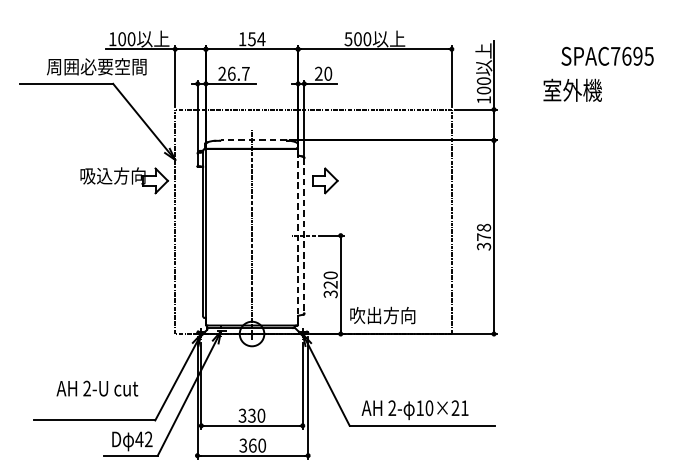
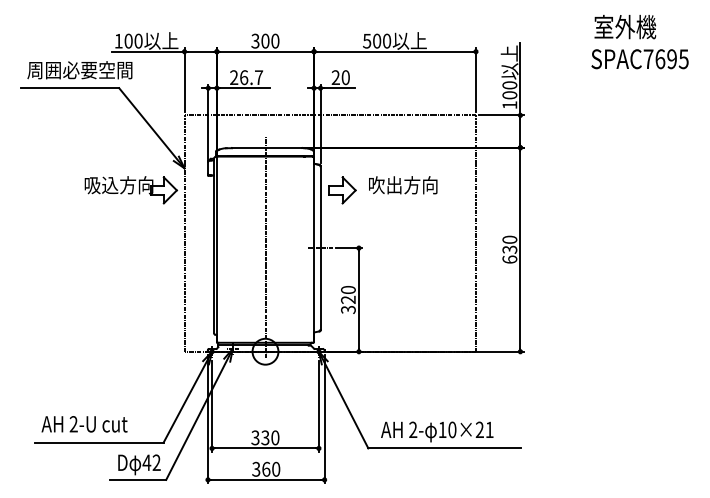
text: (252, 38) -> (265, 40), 154 -> 300
text: (96, 67) -> (79, 70), moved
text: (572, 89) -> (625, 26), moved
line: (253, 140) -> (267, 147), dashed -> solid
line: (298, 236) -> (314, 249), dashed -> solid
line: (304, 236) -> (320, 248), dashed -> solid
text: (483, 236) -> (509, 249), 378 -> 630
text: (383, 315) -> (403, 185), moved
text: (97, 388) -> (84, 424), moved

